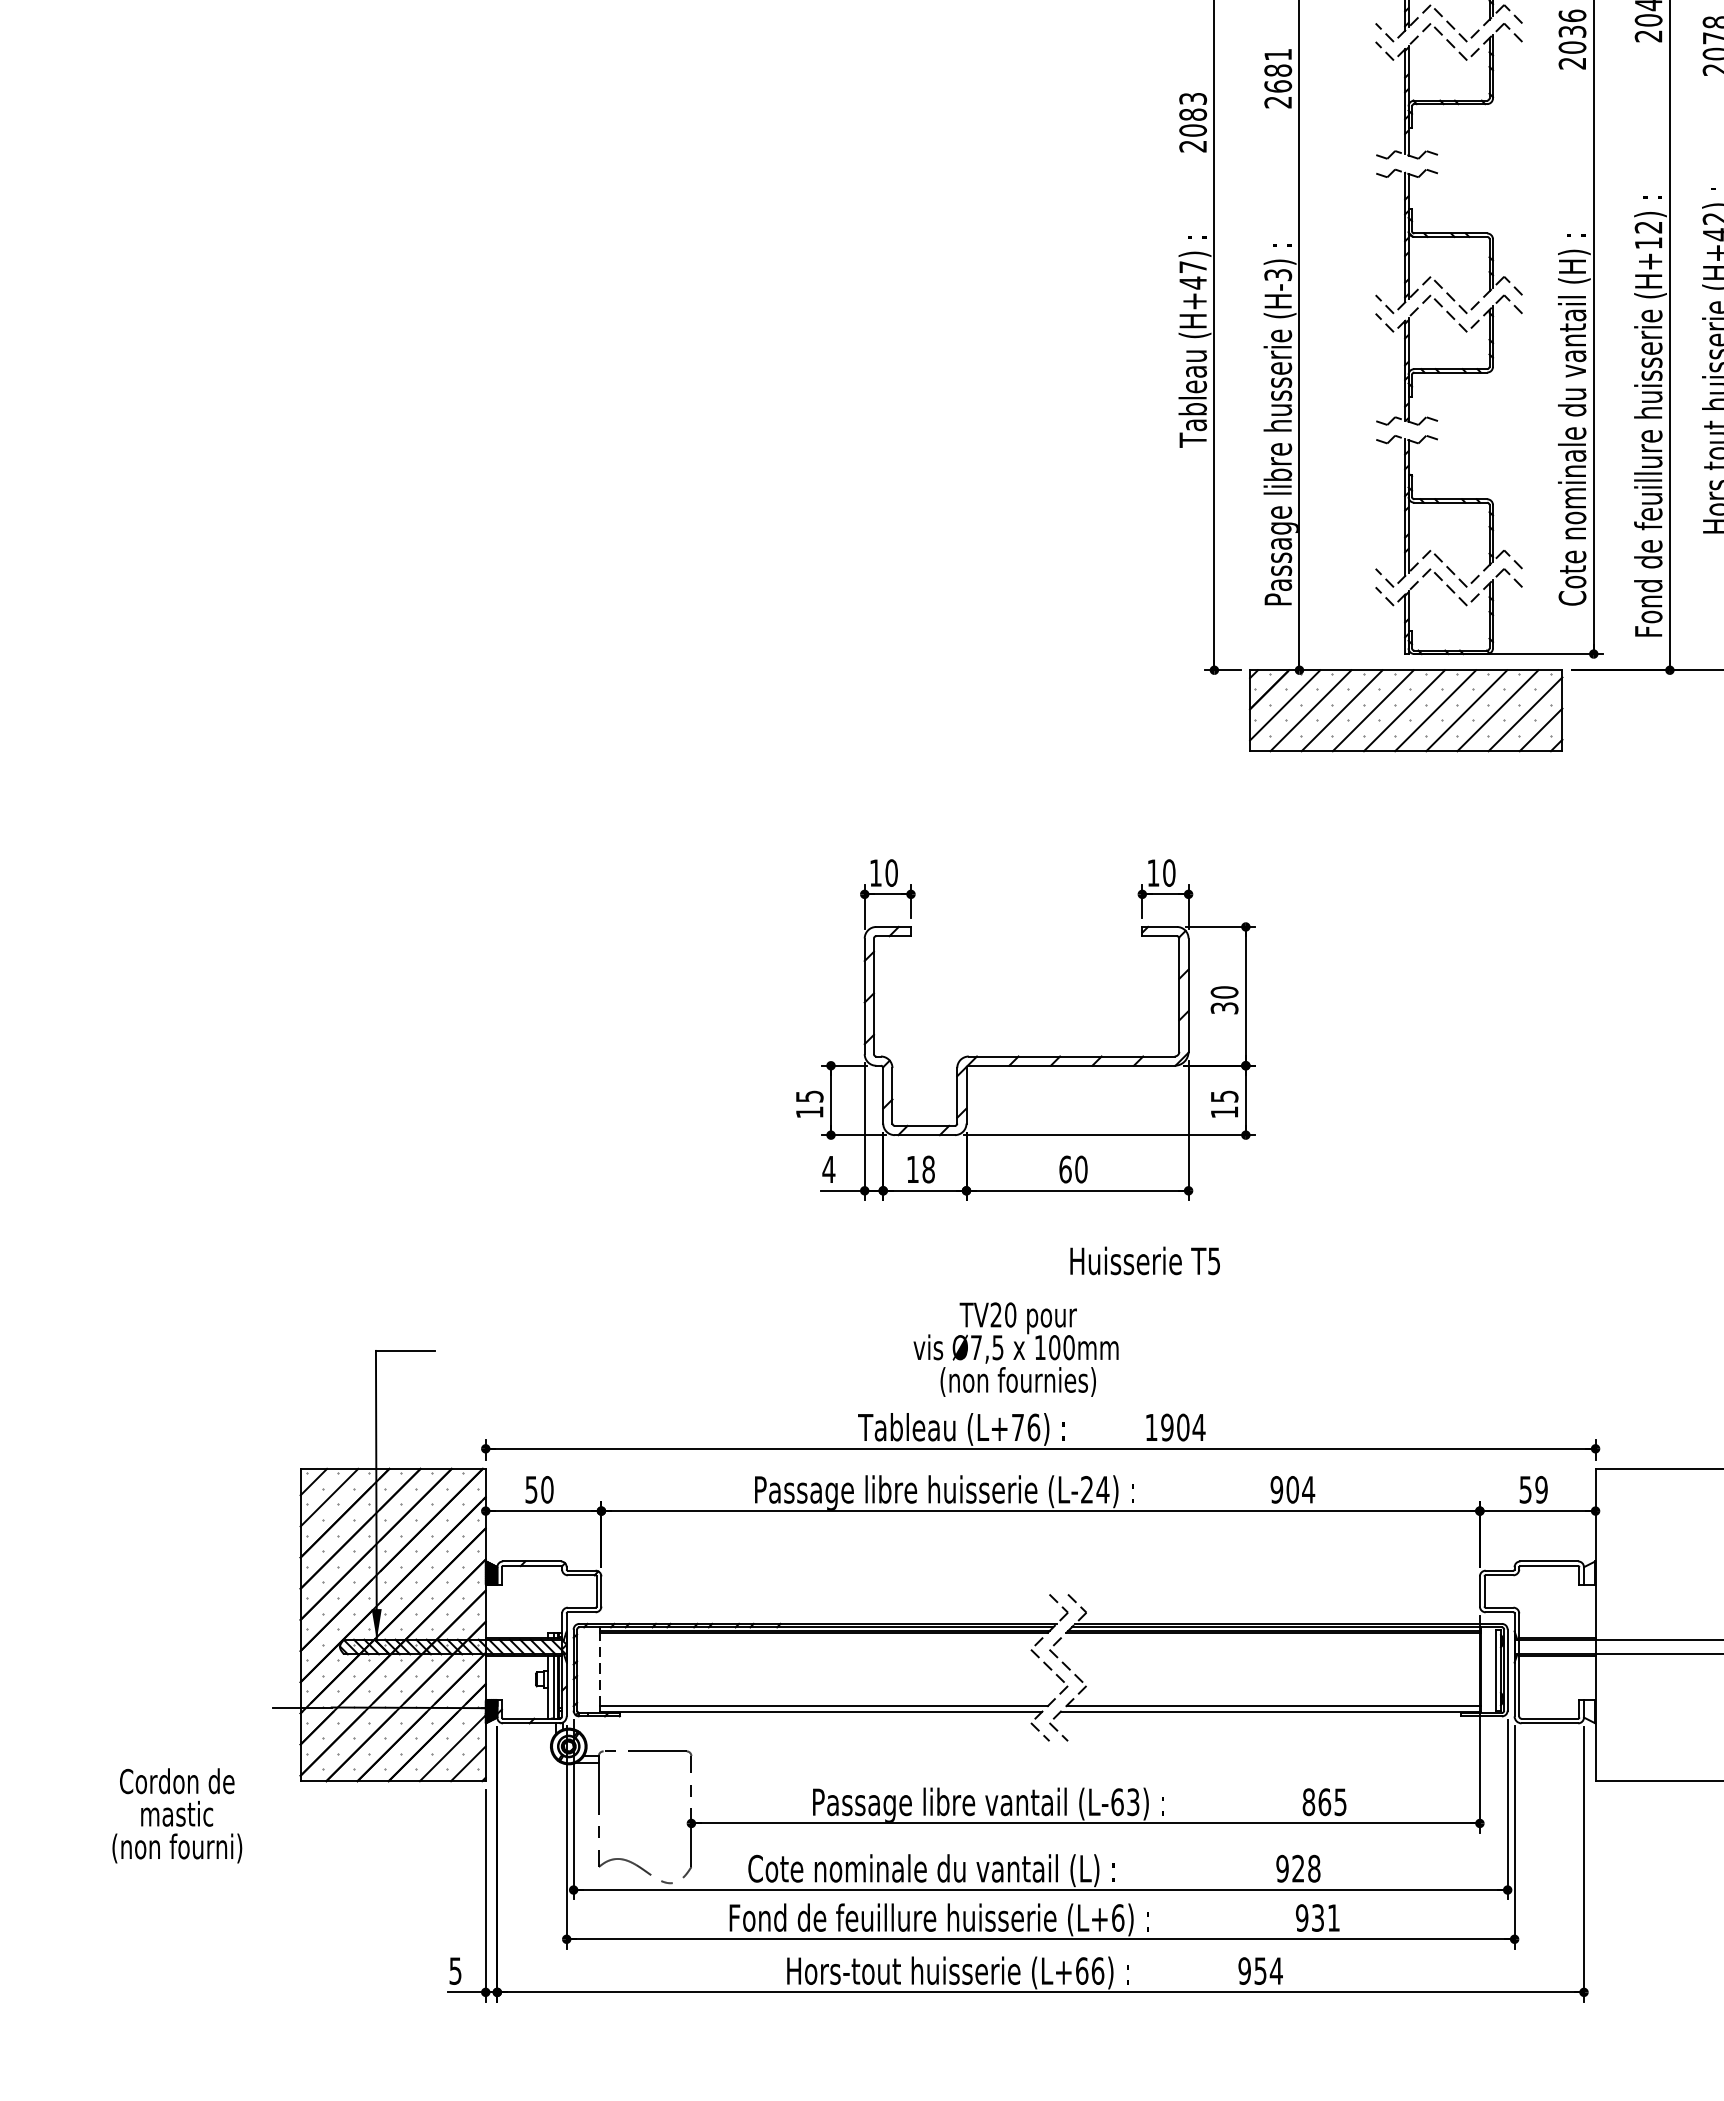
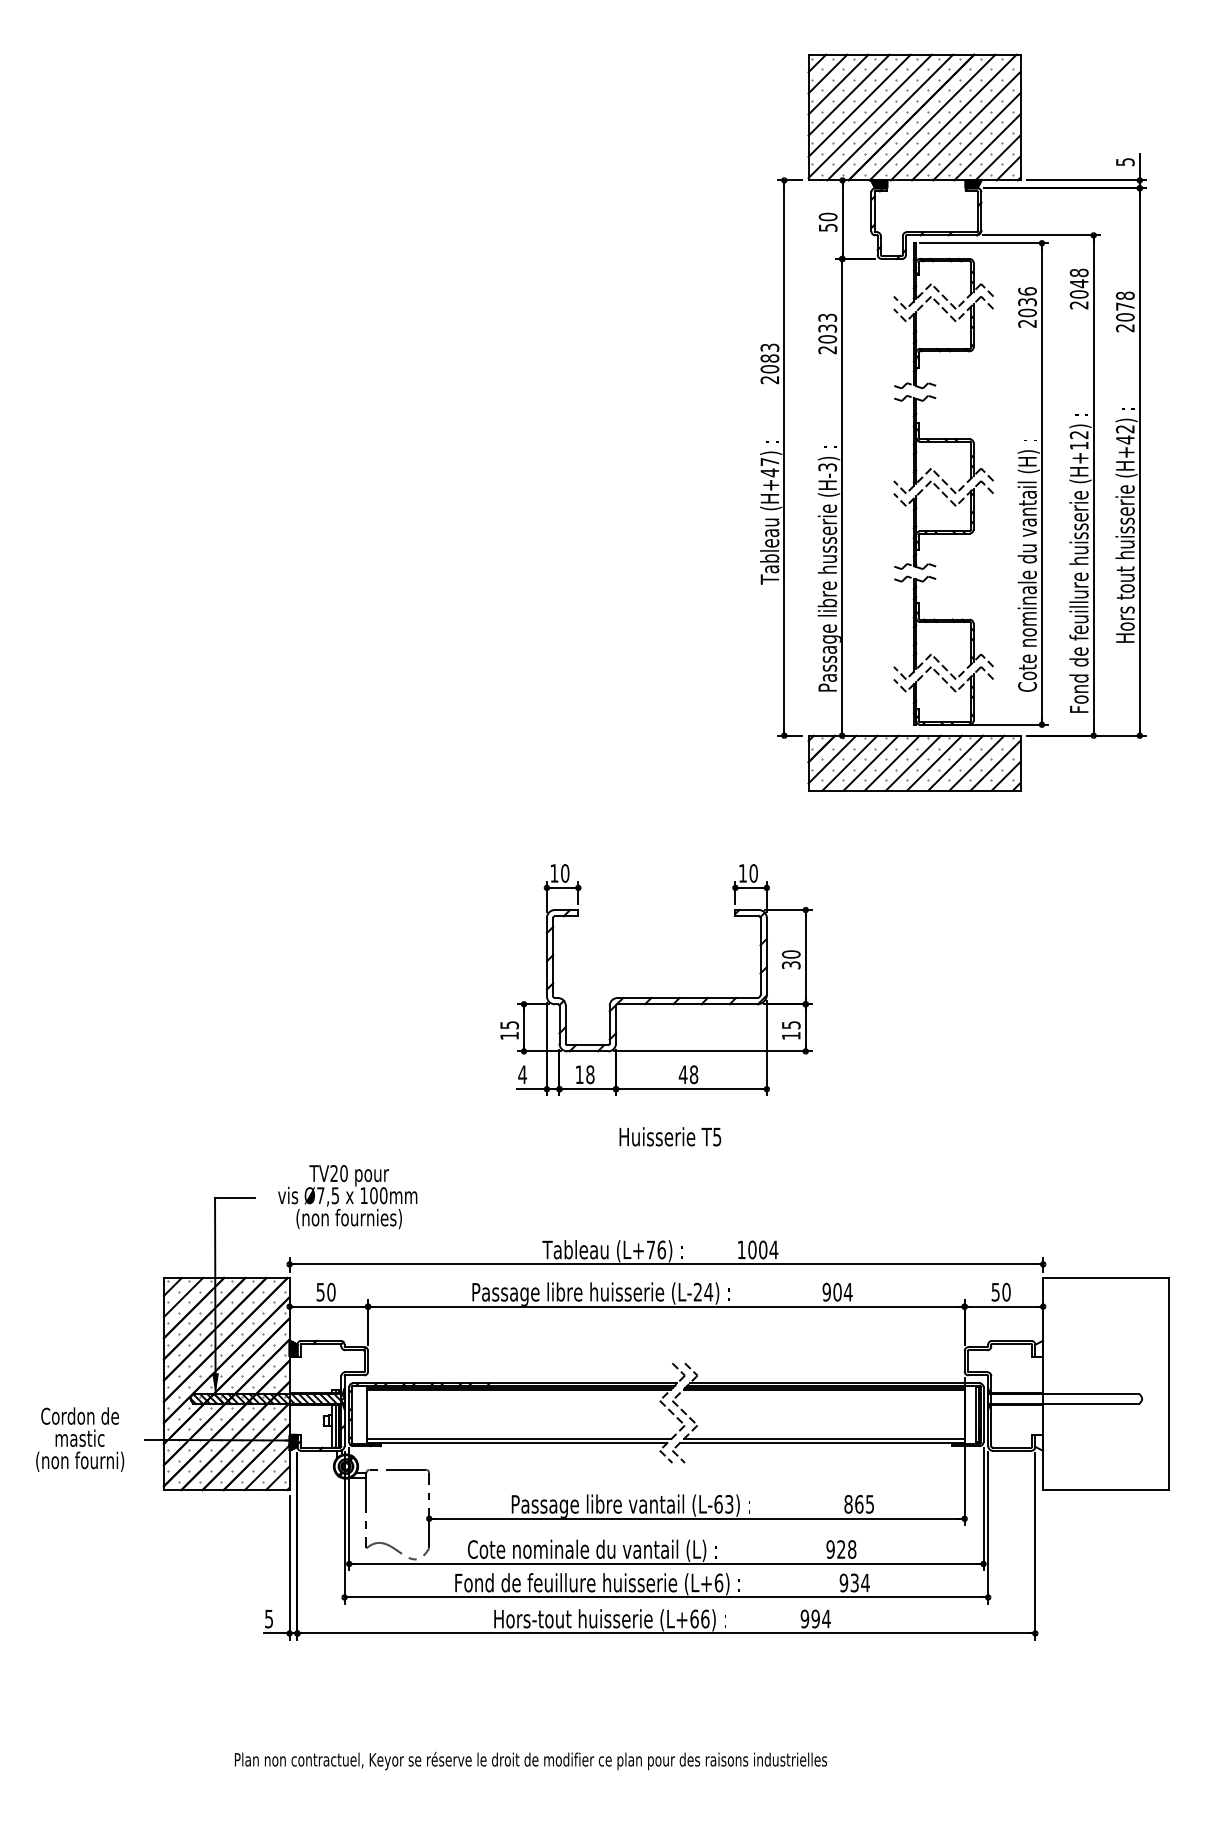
text: (1277, 70) -> (827, 328), 2681 -> 2033
text: (1073, 1169) -> (688, 1074), 60 -> 48
text: (1145, 1260) -> (670, 1136), moved
text: (1015, 1350) -> (347, 1197), moved
text: (1167, 1426) -> (752, 1249), 1904 -> 1004
text: (1541, 1490) -> (1006, 1292), 59 -> 50
line: (600, 1669) -> (367, 1414), dashed -> solid
text: (177, 1815) -> (80, 1439), moved
text: (1333, 1917) -> (865, 1582), 931 -> 934
text: (1260, 1970) -> (815, 1618), 954 -> 994

